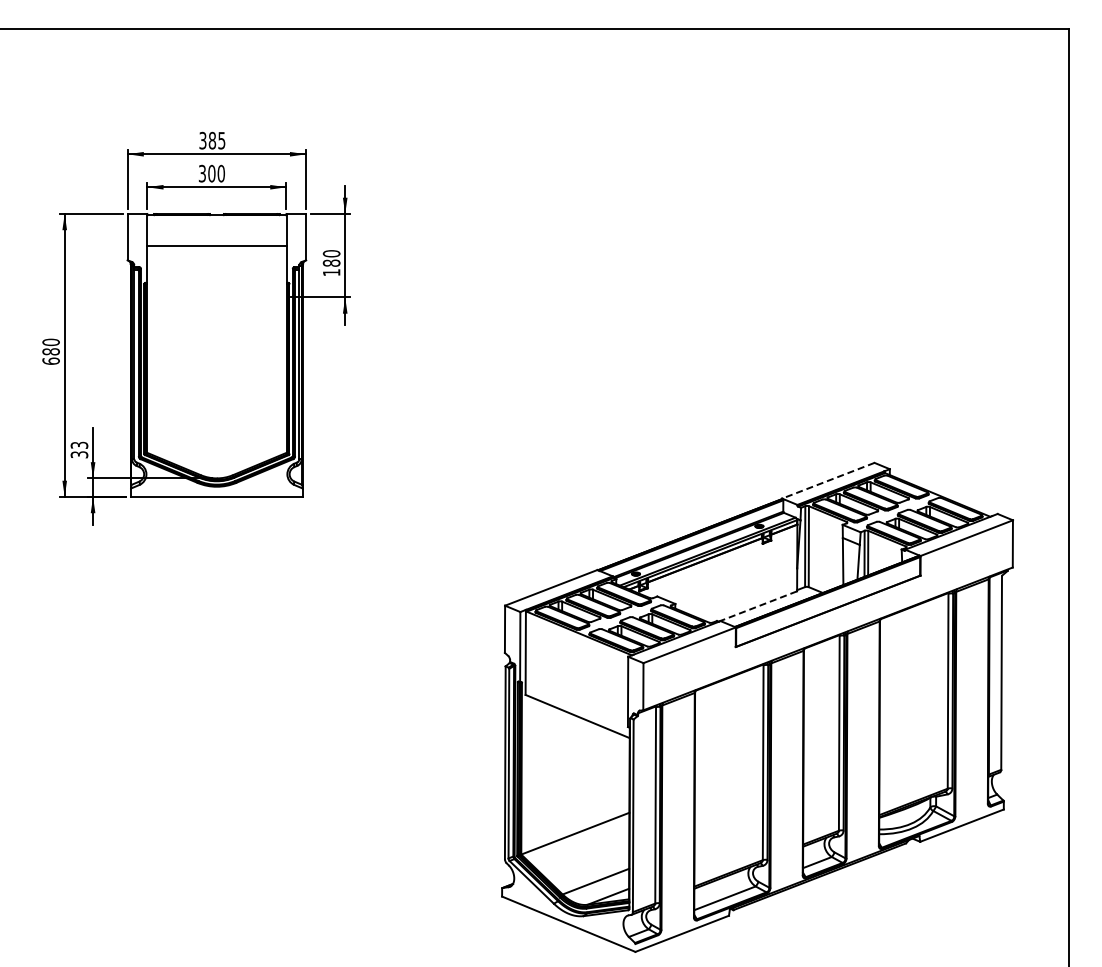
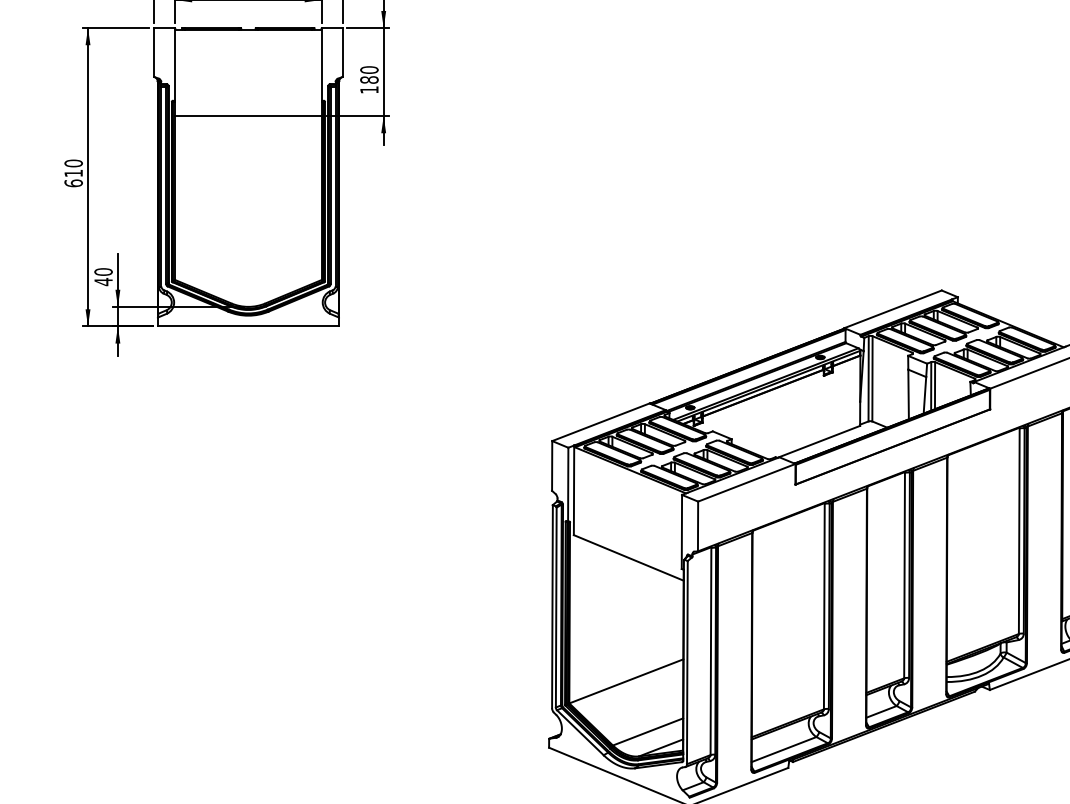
line: (216, 246) -> (248, 116), moved
text: (50, 351) -> (73, 173), 680 -> 610
text: (79, 449) -> (103, 276), 33 -> 40
line: (828, 480) -> (893, 309), dashed -> solid
line: (758, 606) -> (819, 441), dashed -> solid

